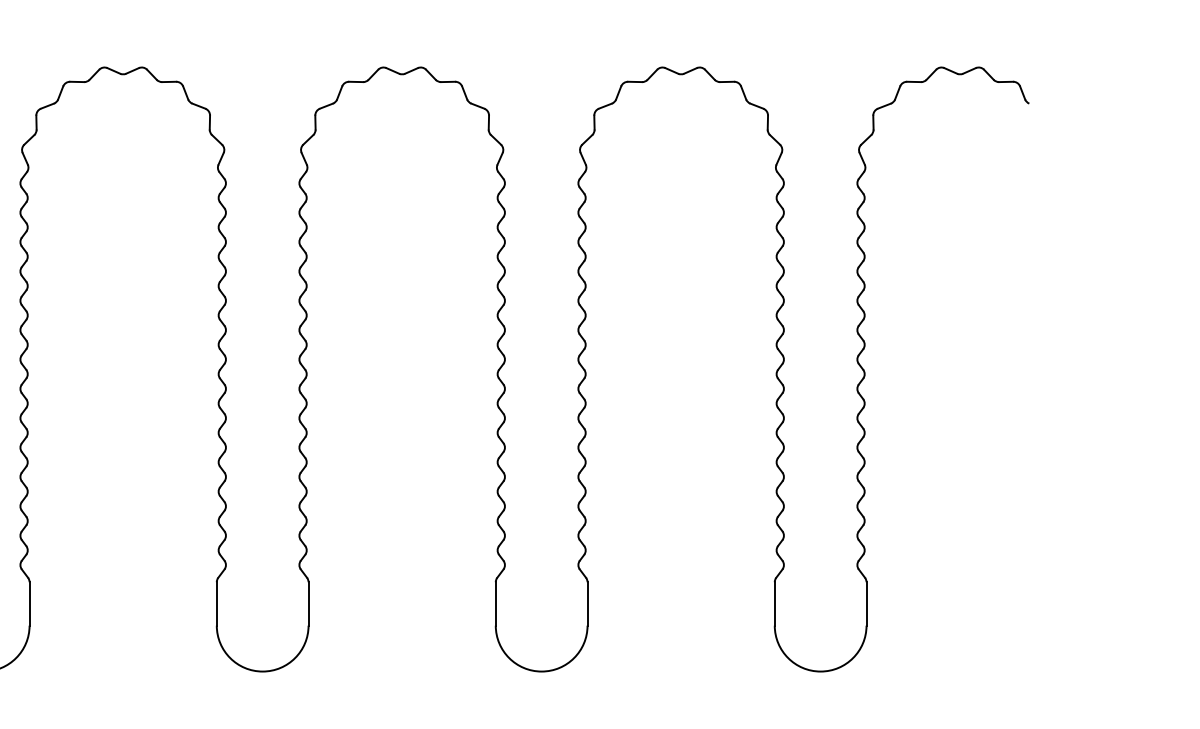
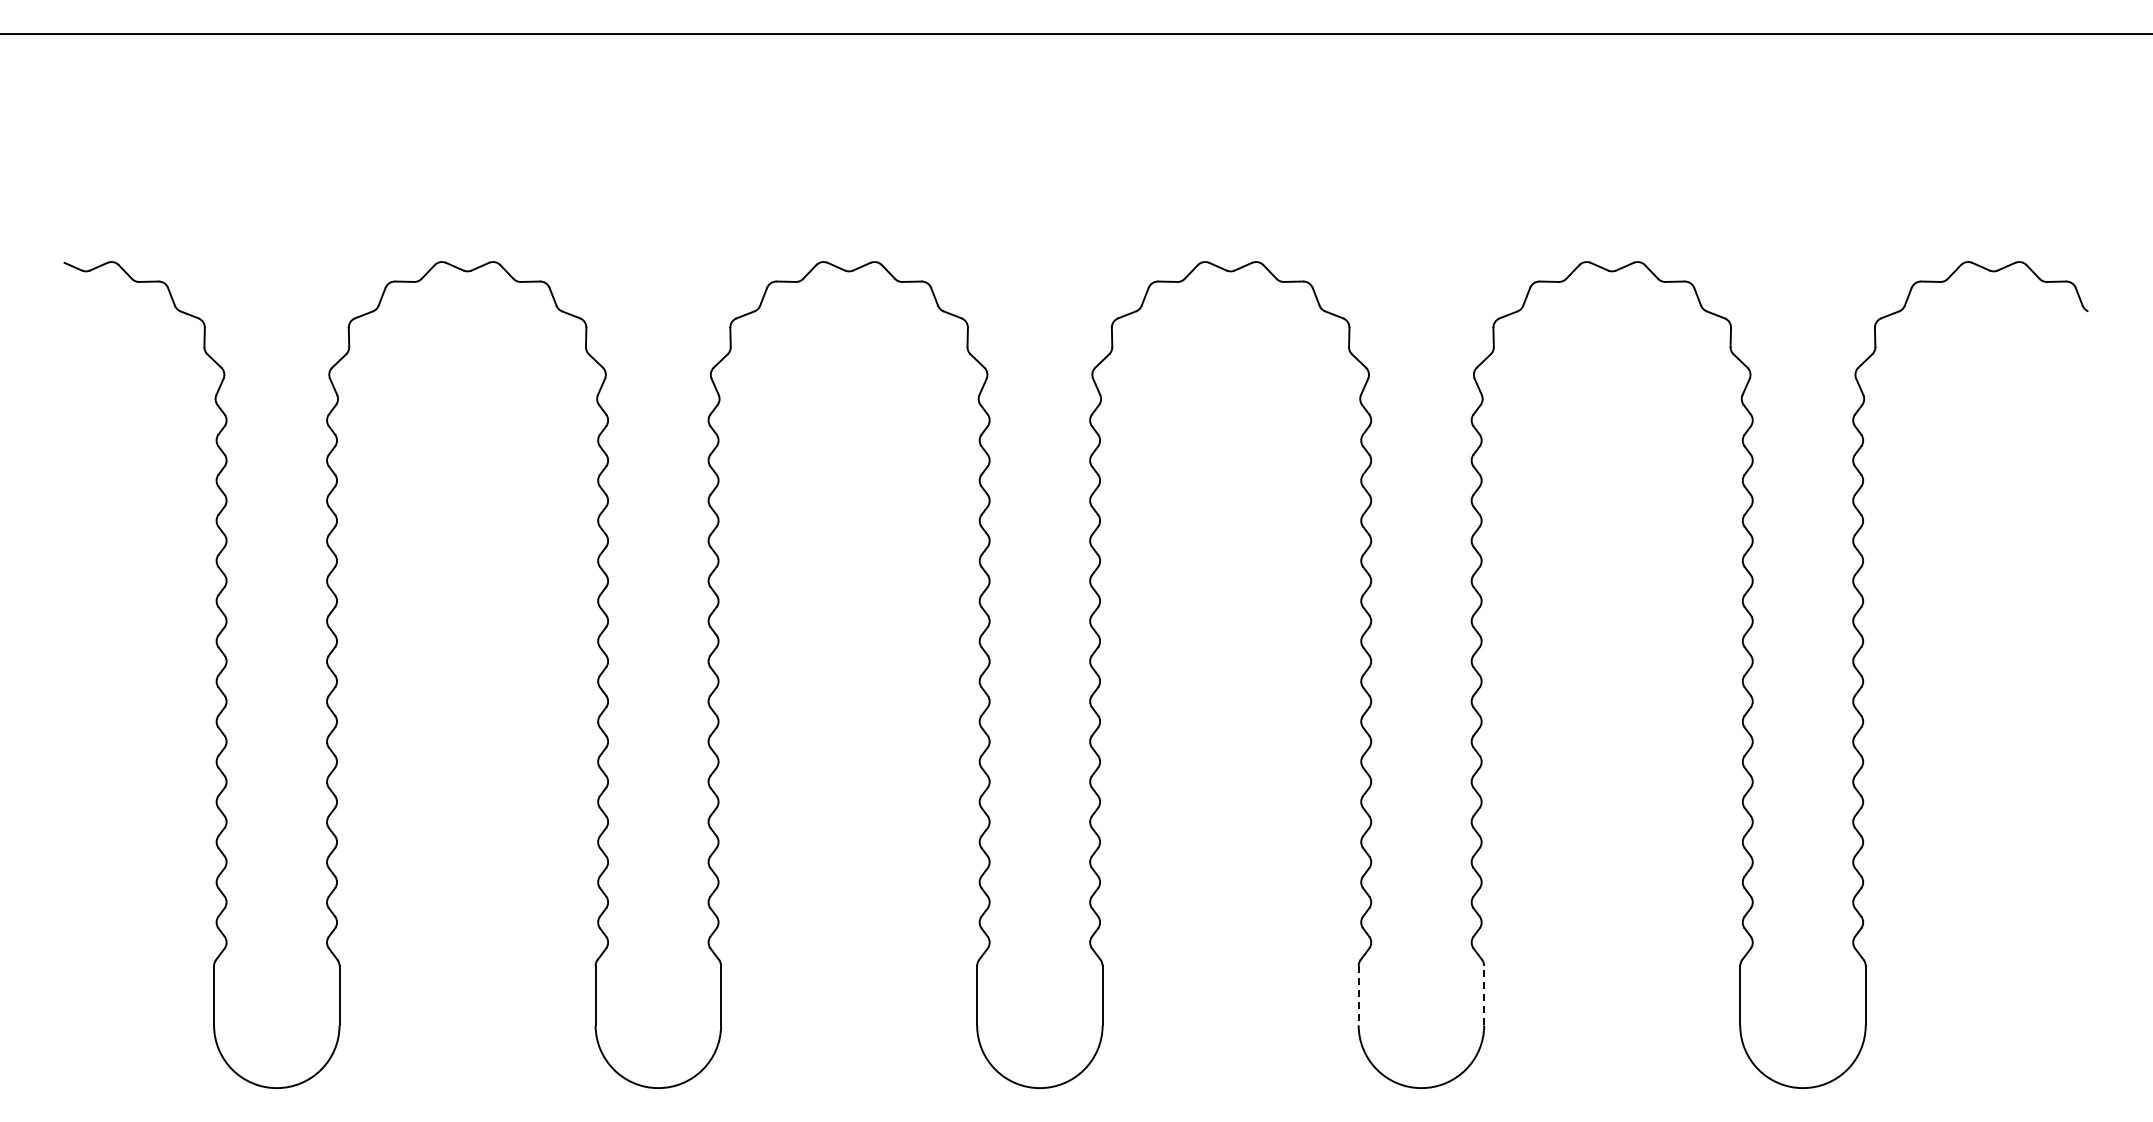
line: (495, 603) -> (1358, 995), solid -> dashed
line: (587, 603) -> (1484, 995), solid -> dashed

